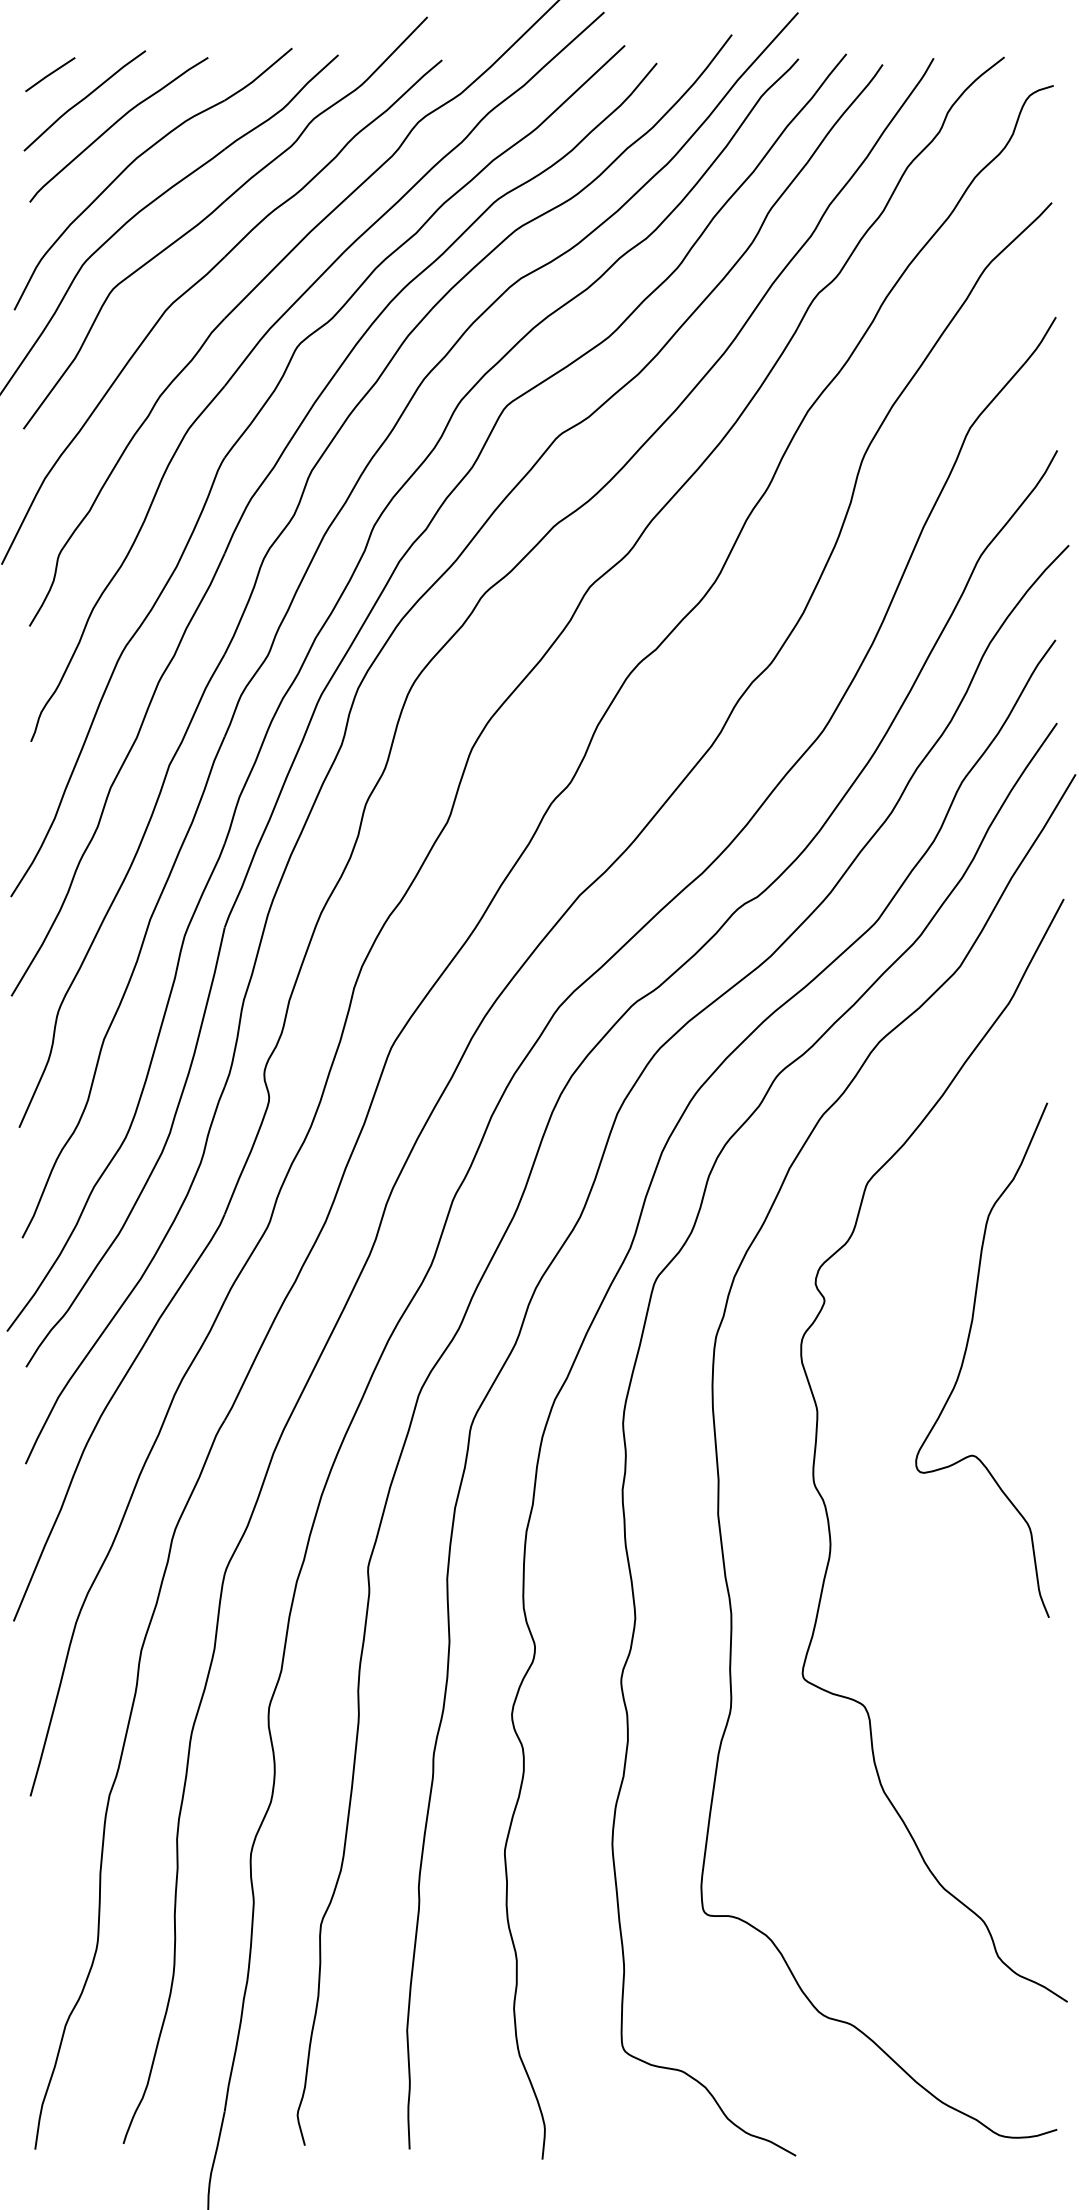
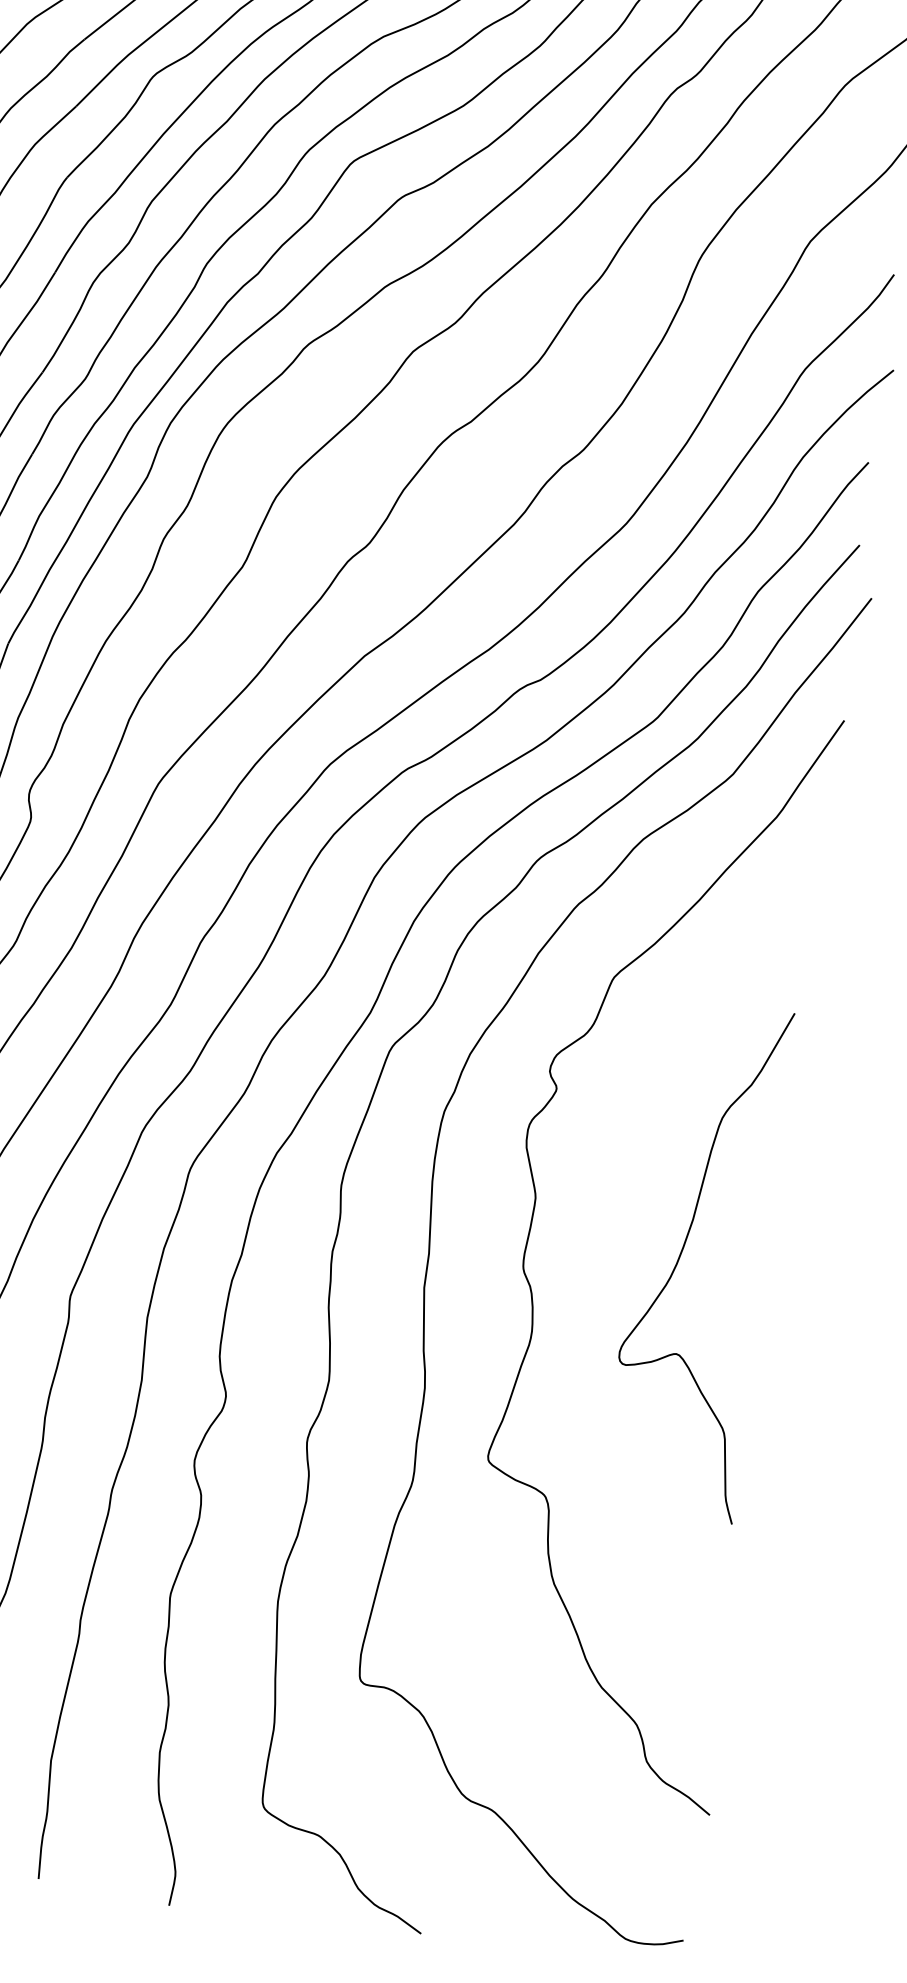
curve: (965, 1356) -> (681, 1254), moved

